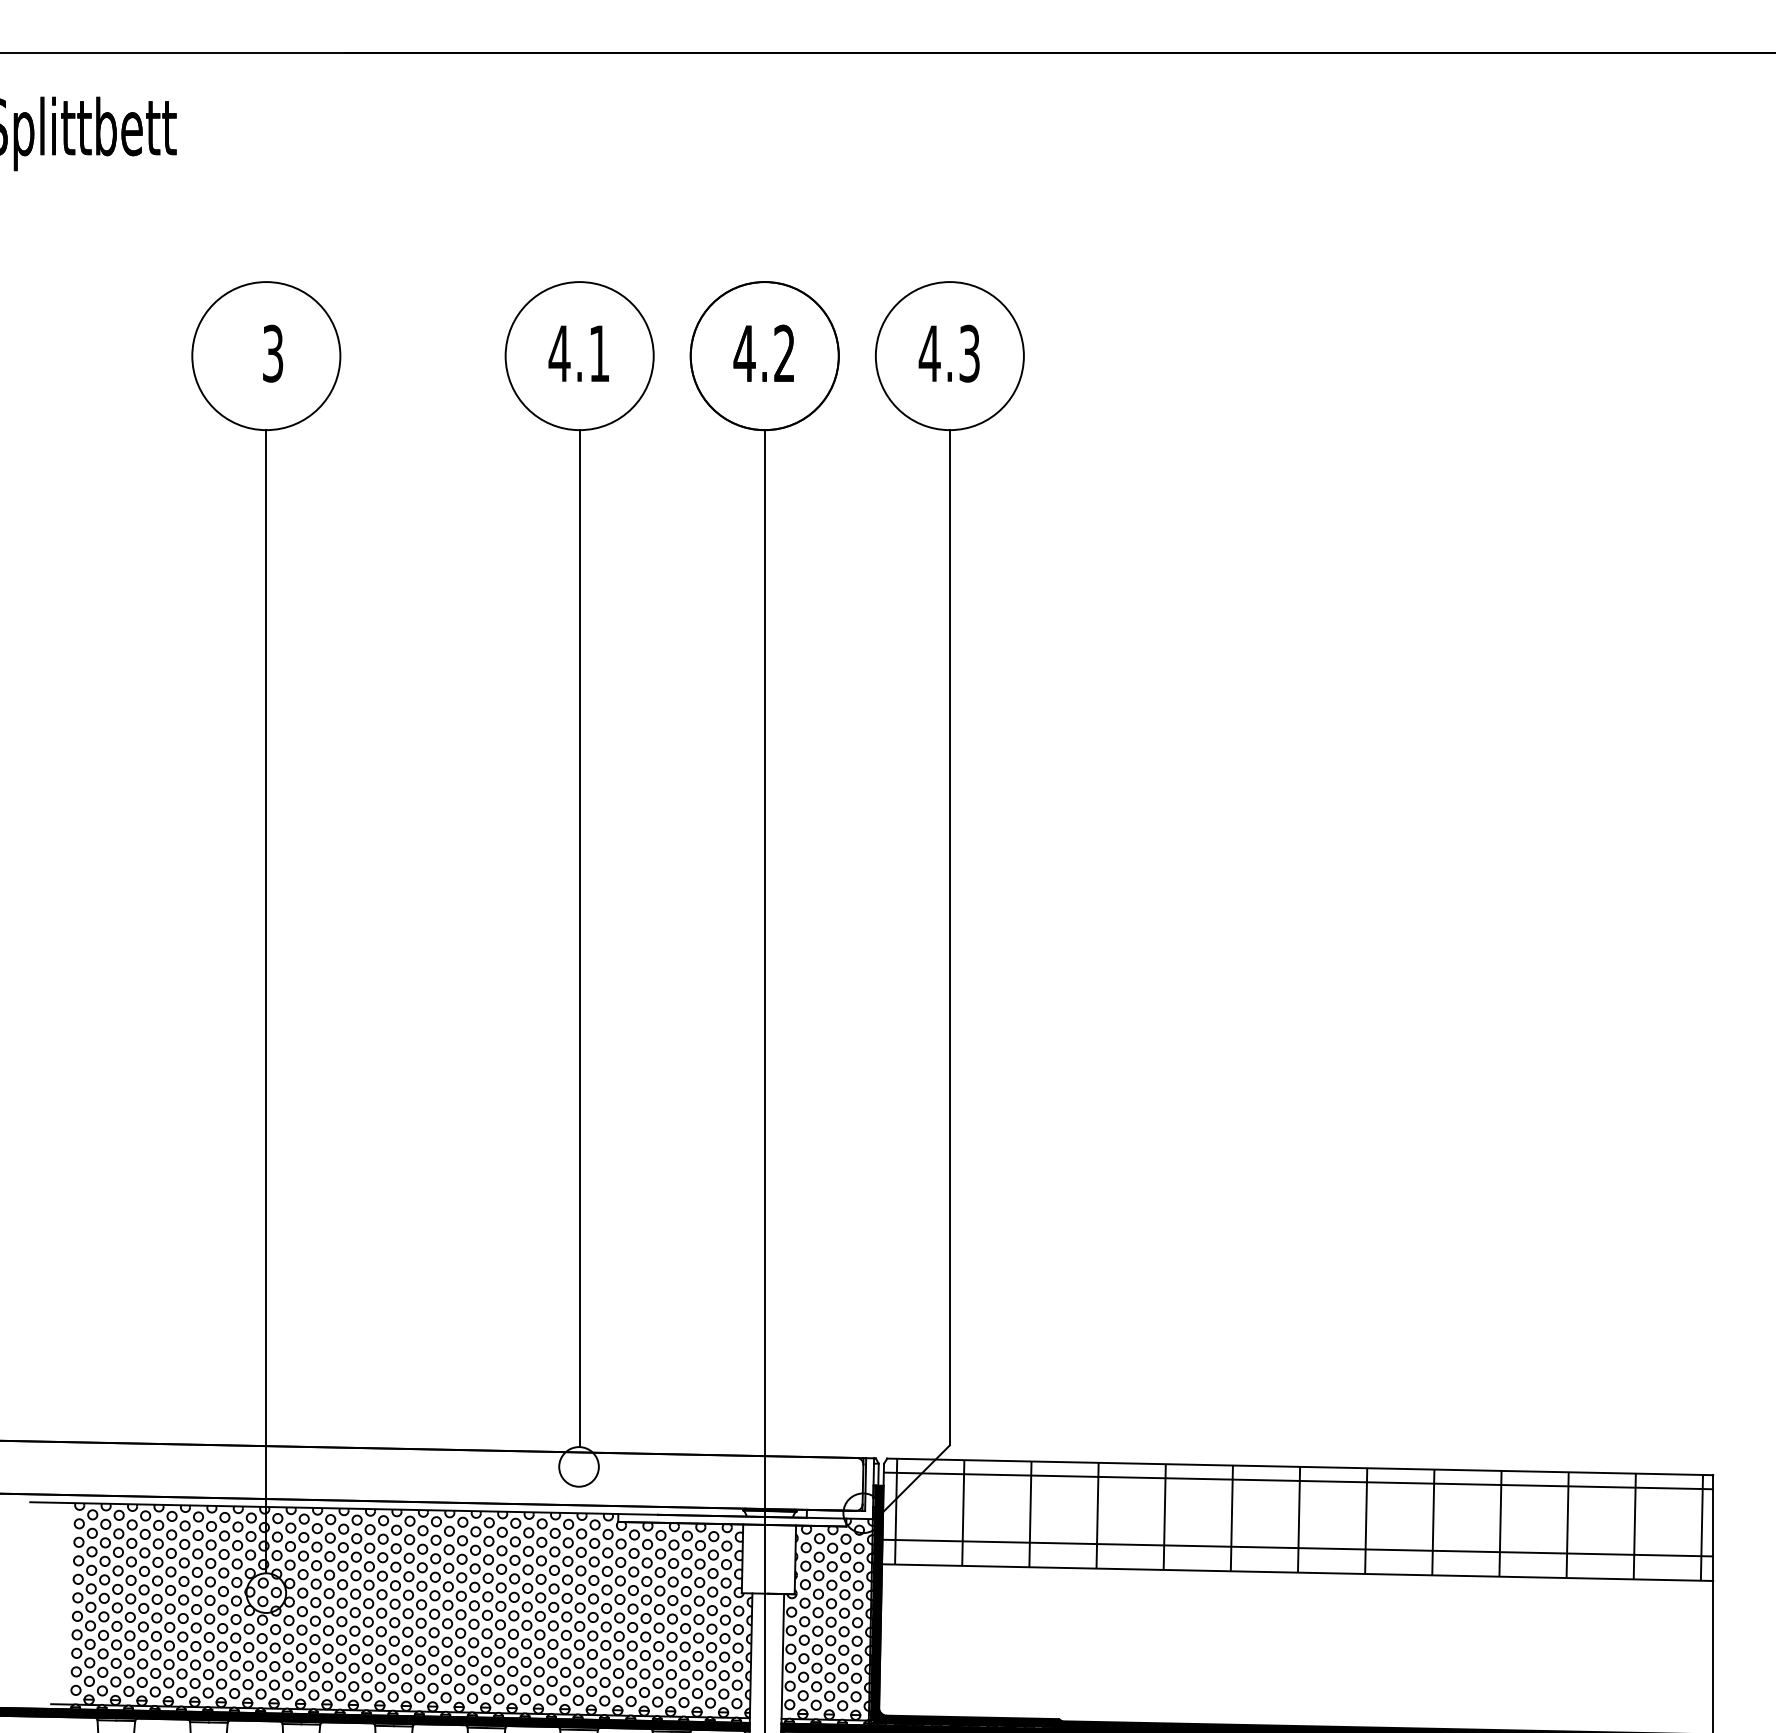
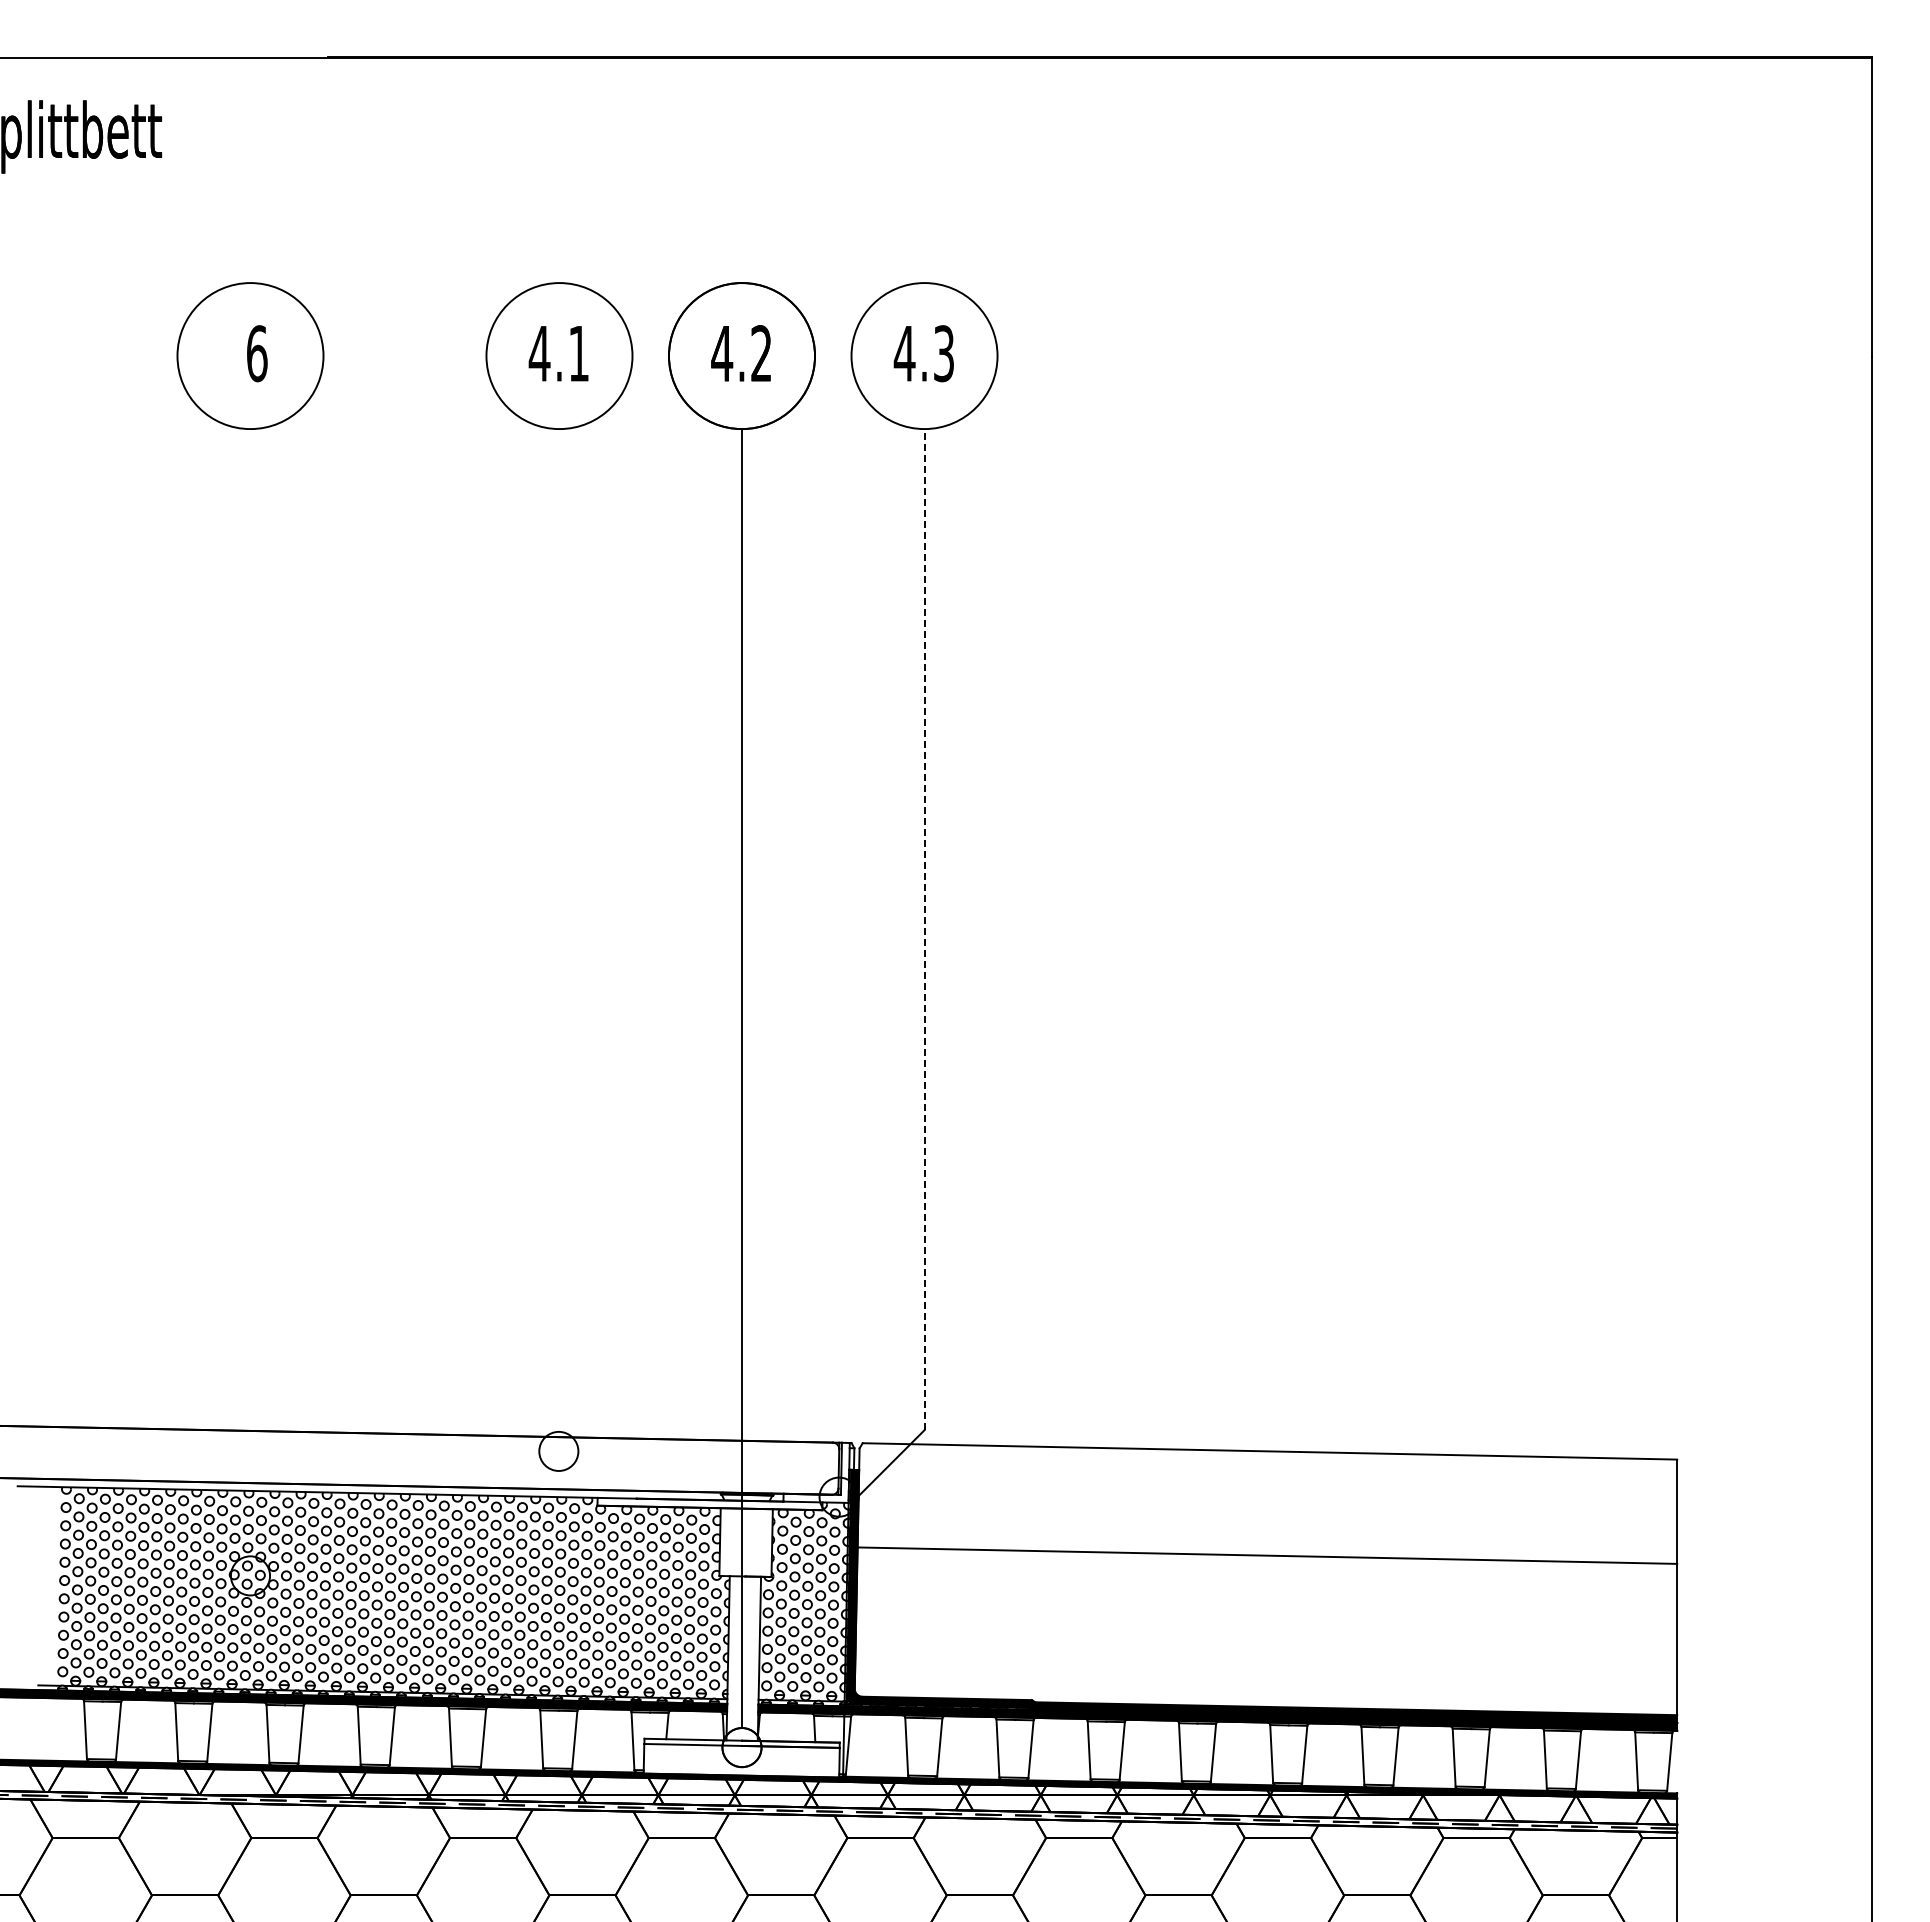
text: (273, 353) -> (257, 353), 3 -> 6
line: (949, 937) -> (924, 929), solid -> dashed
line: (579, 938) -> (559, 930), removed
line: (266, 1001) -> (250, 992), removed
hatch: (1297, 1519) -> (1267, 1503), removed

